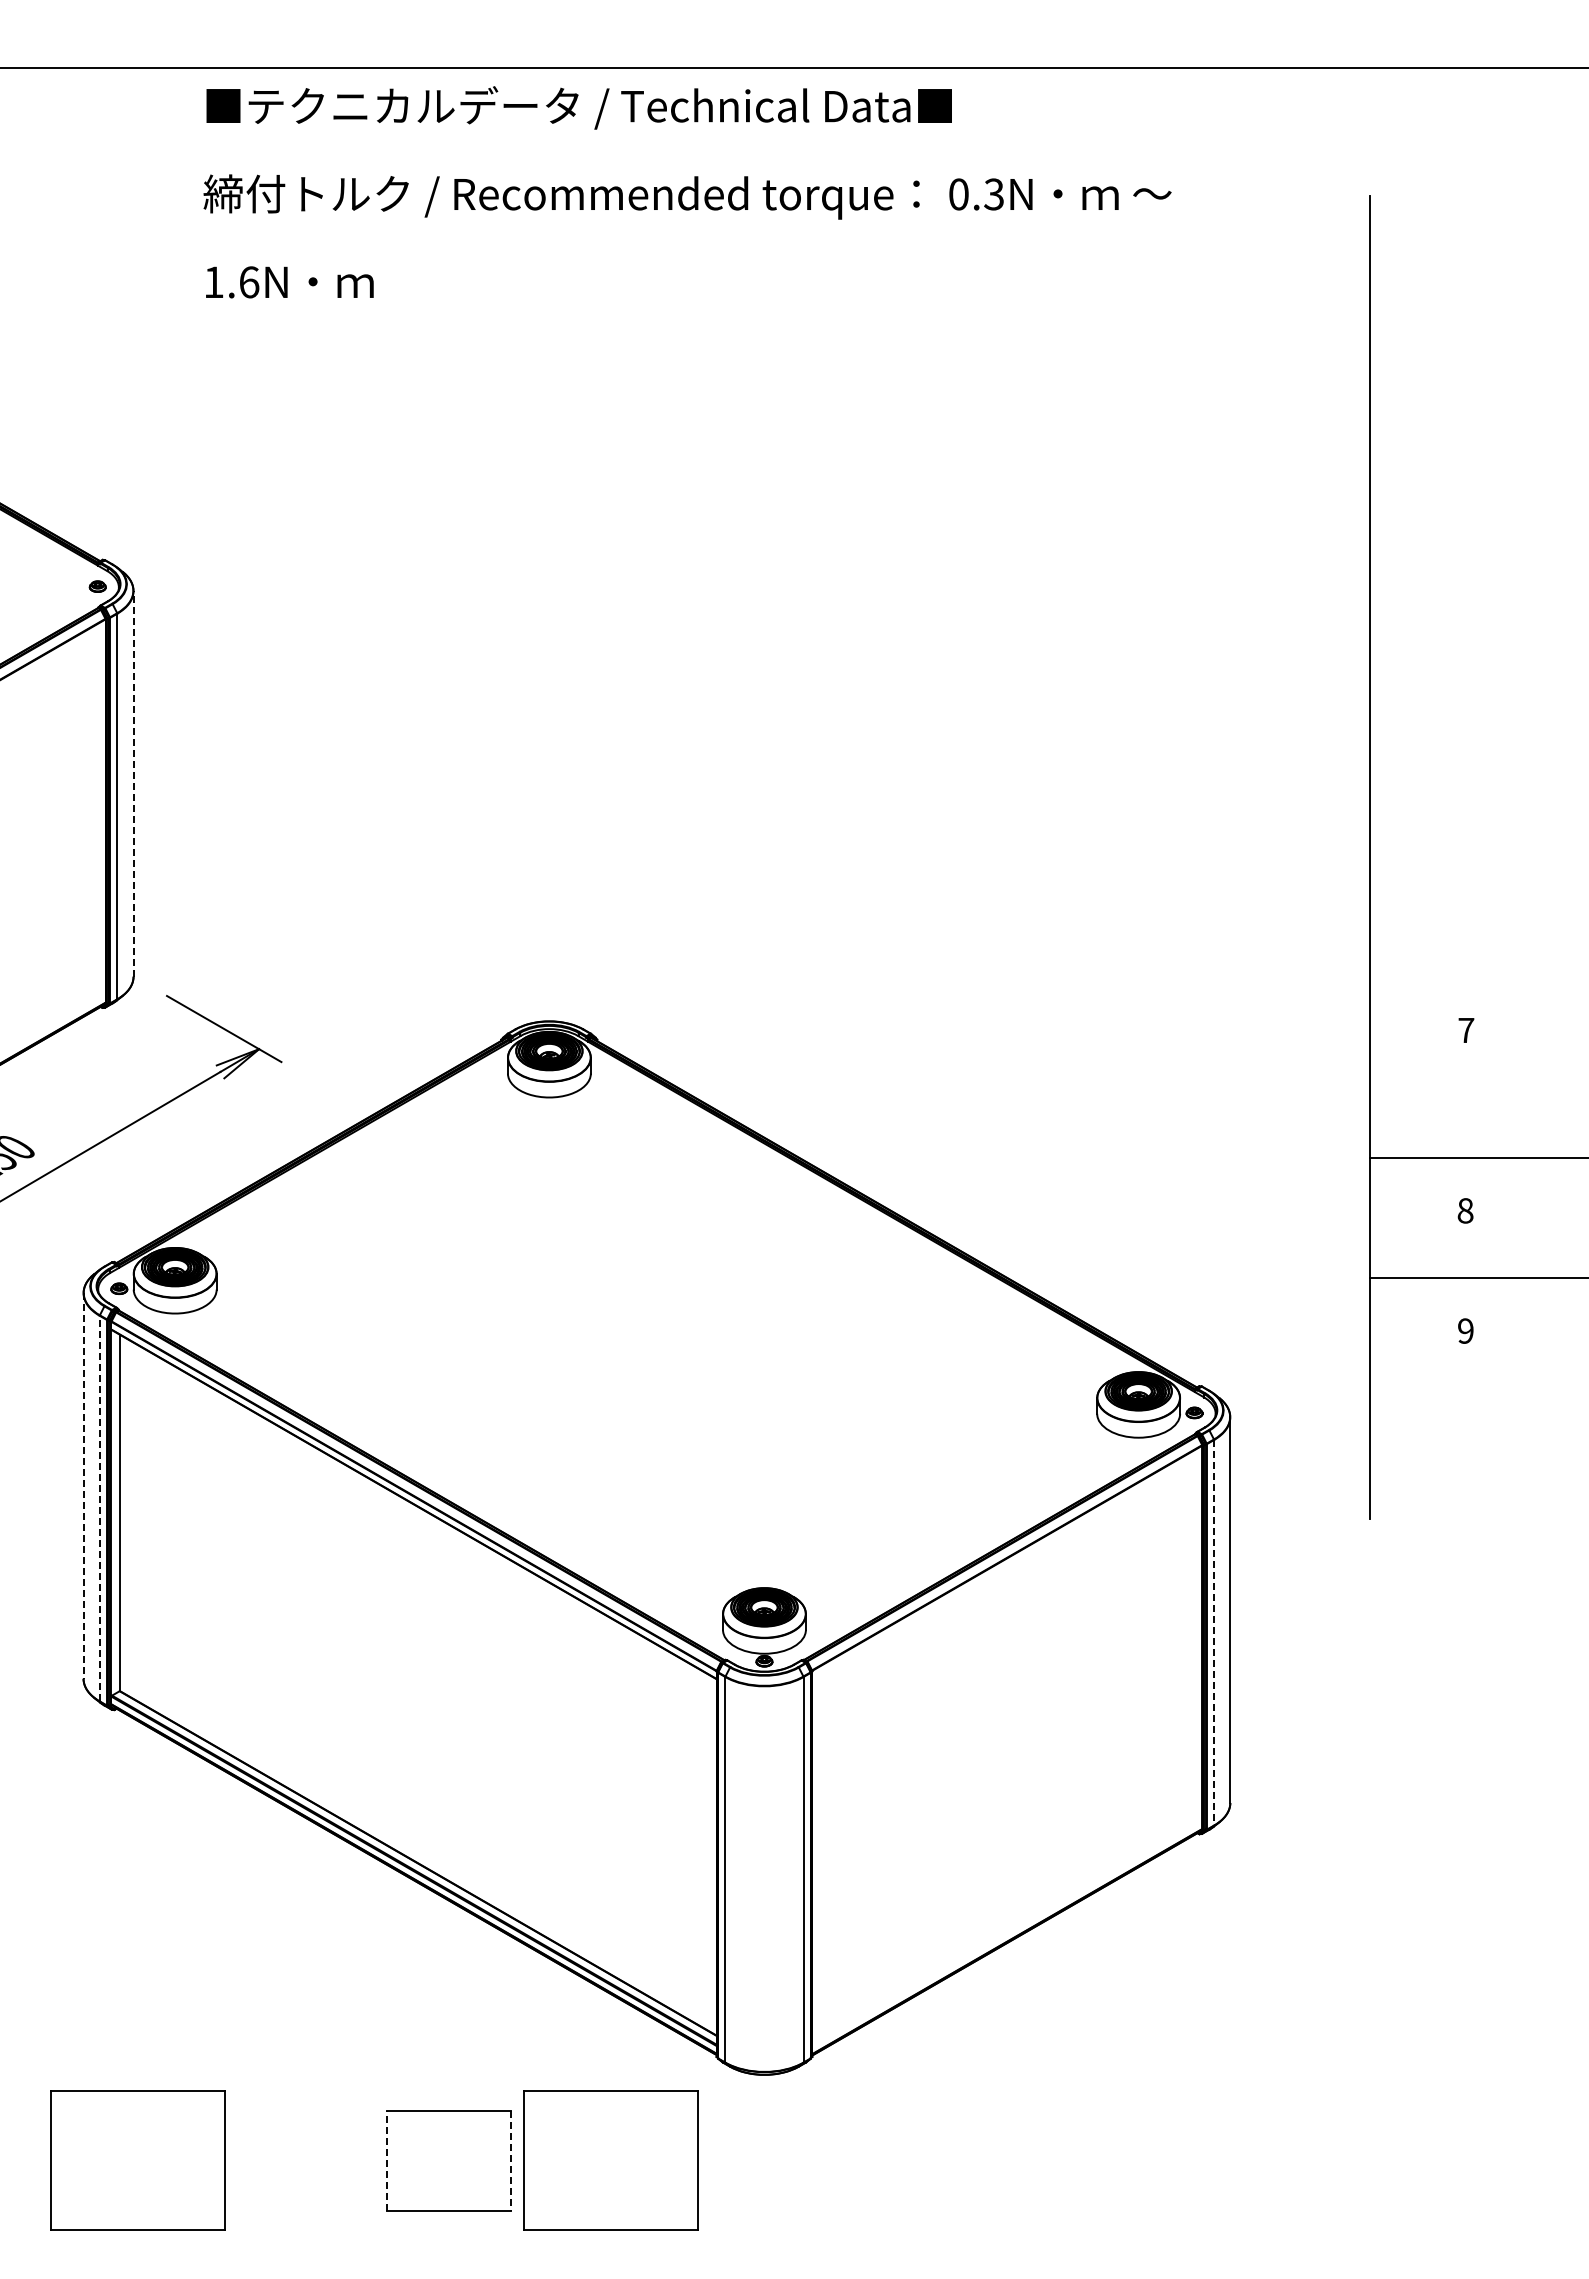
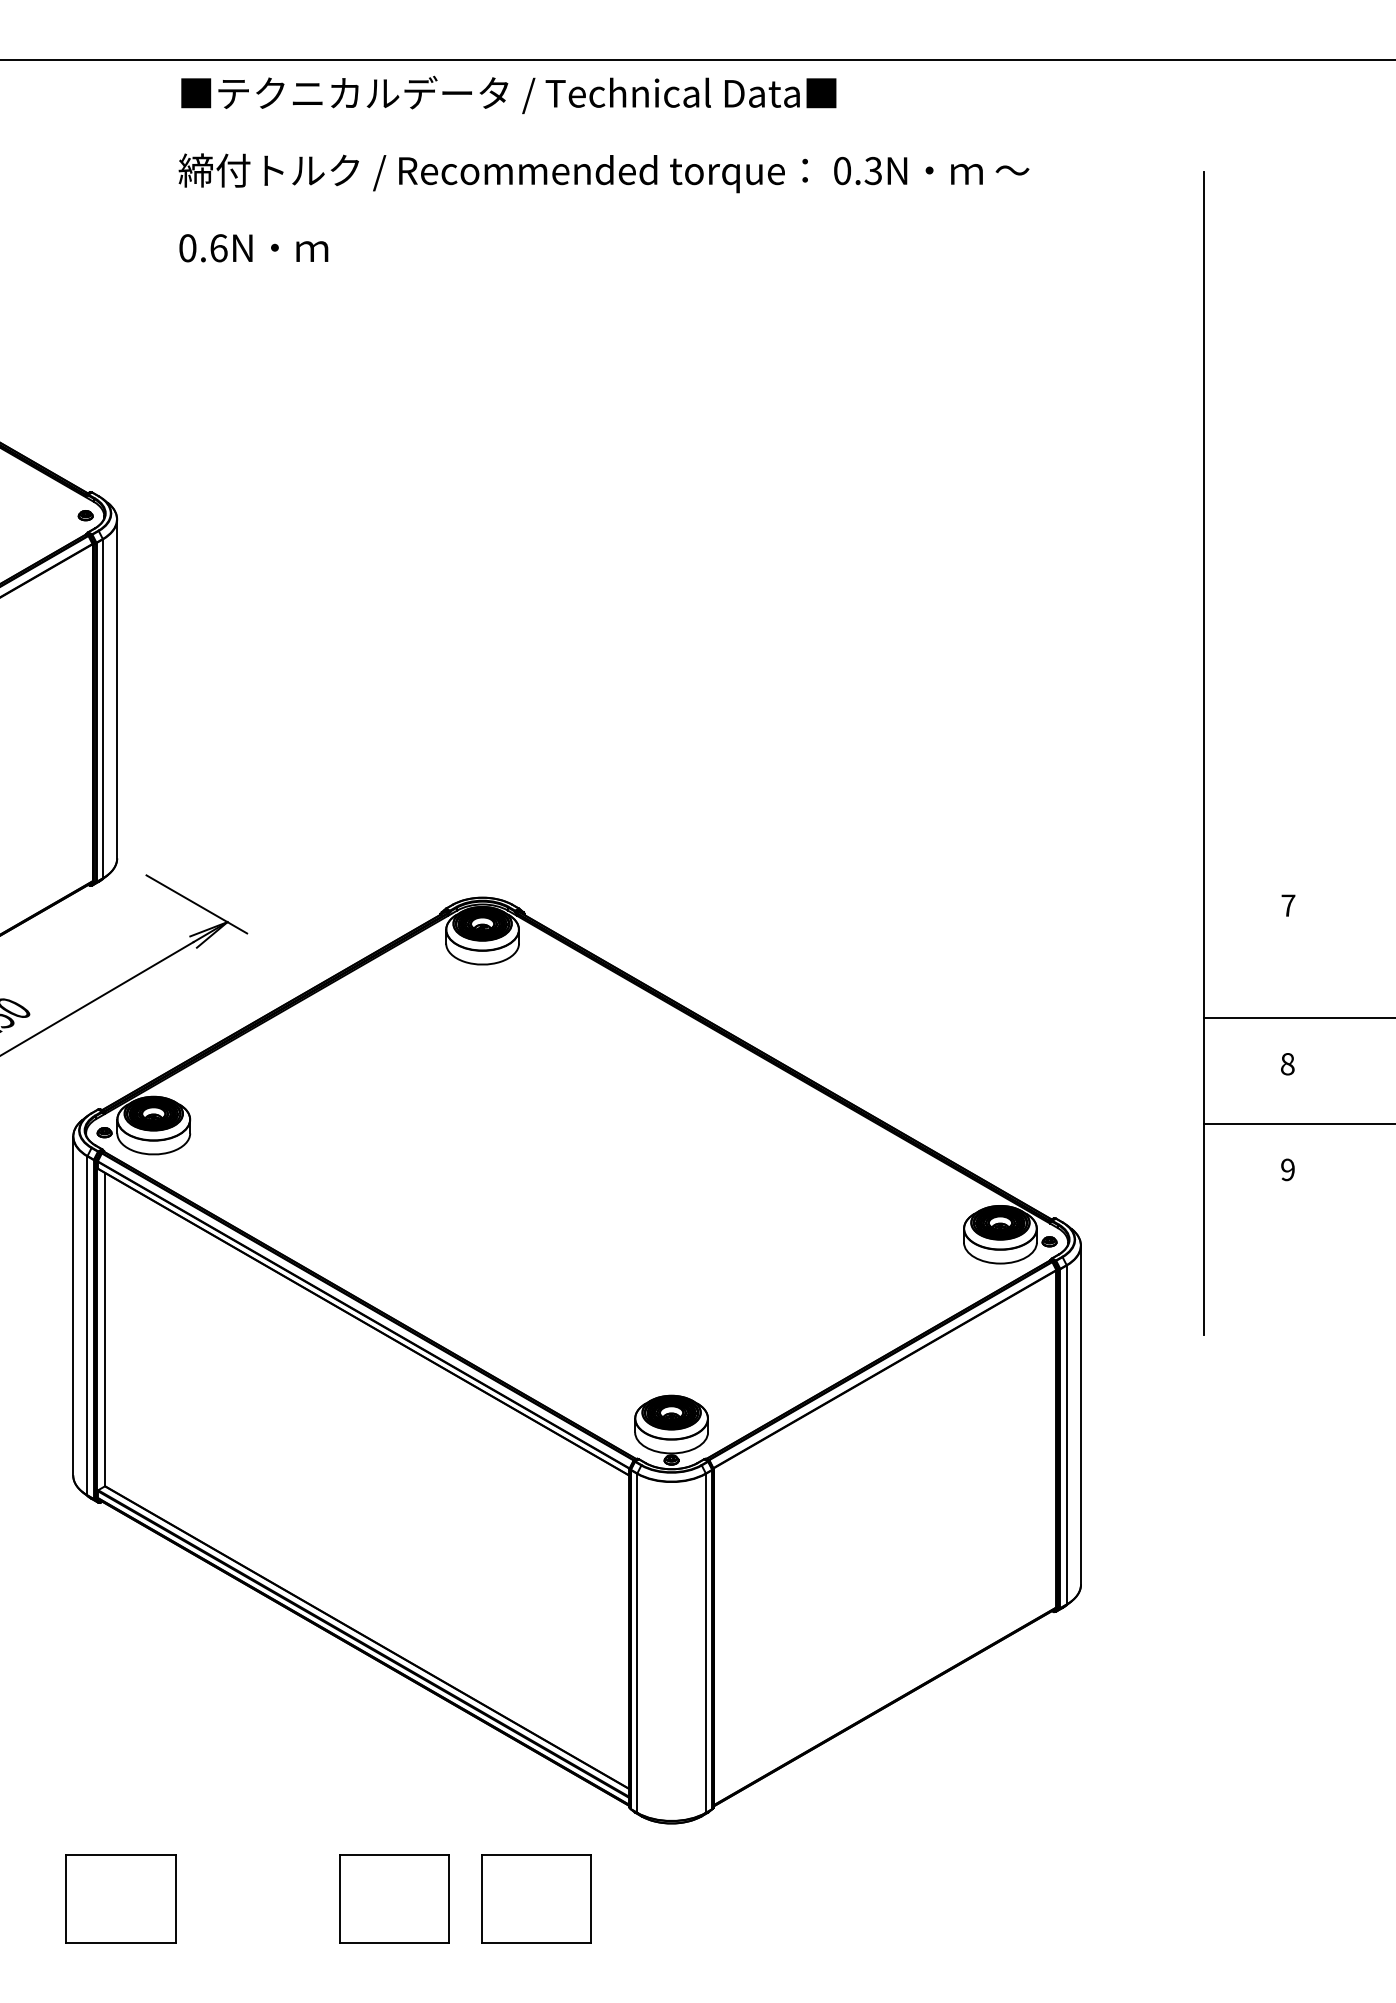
text: (213, 282) -> (187, 248), 1.6N -> 0.6N
line: (133, 783) -> (117, 688), dashed -> solid
line: (83, 1486) -> (73, 1306), dashed -> solid
line: (99, 1508) -> (87, 1325), dashed -> solid
line: (1214, 1632) -> (1067, 1434), dashed -> solid
part: (137, 2160) -> (120, 1898), size x0.71
line: (386, 2160) -> (339, 1898), dashed -> solid
line: (511, 2160) -> (449, 1898), dashed -> solid
part: (610, 2160) -> (536, 1898), size x0.71

